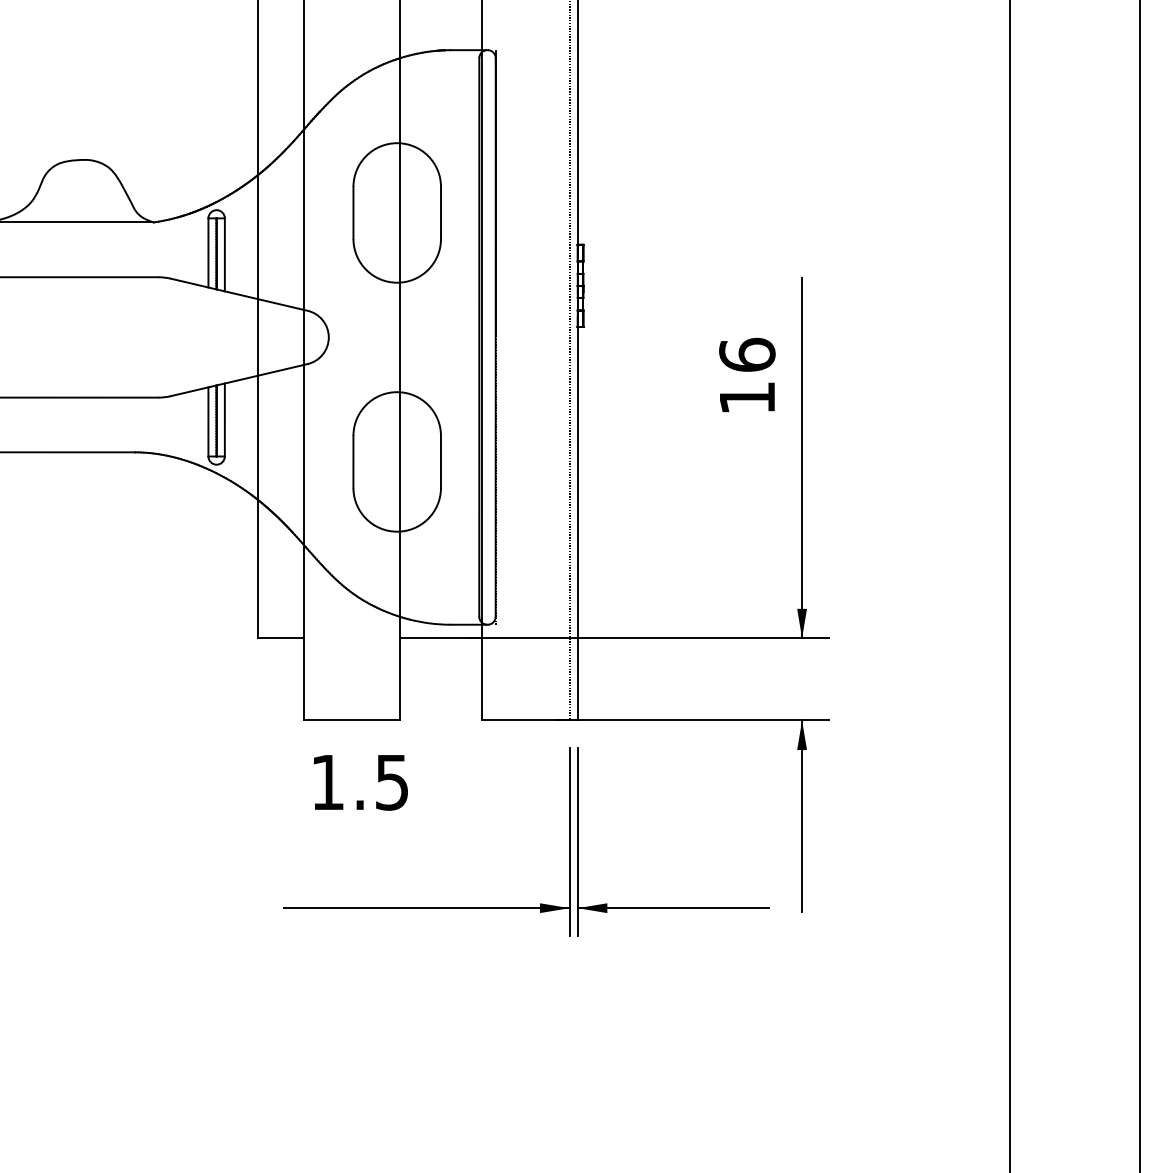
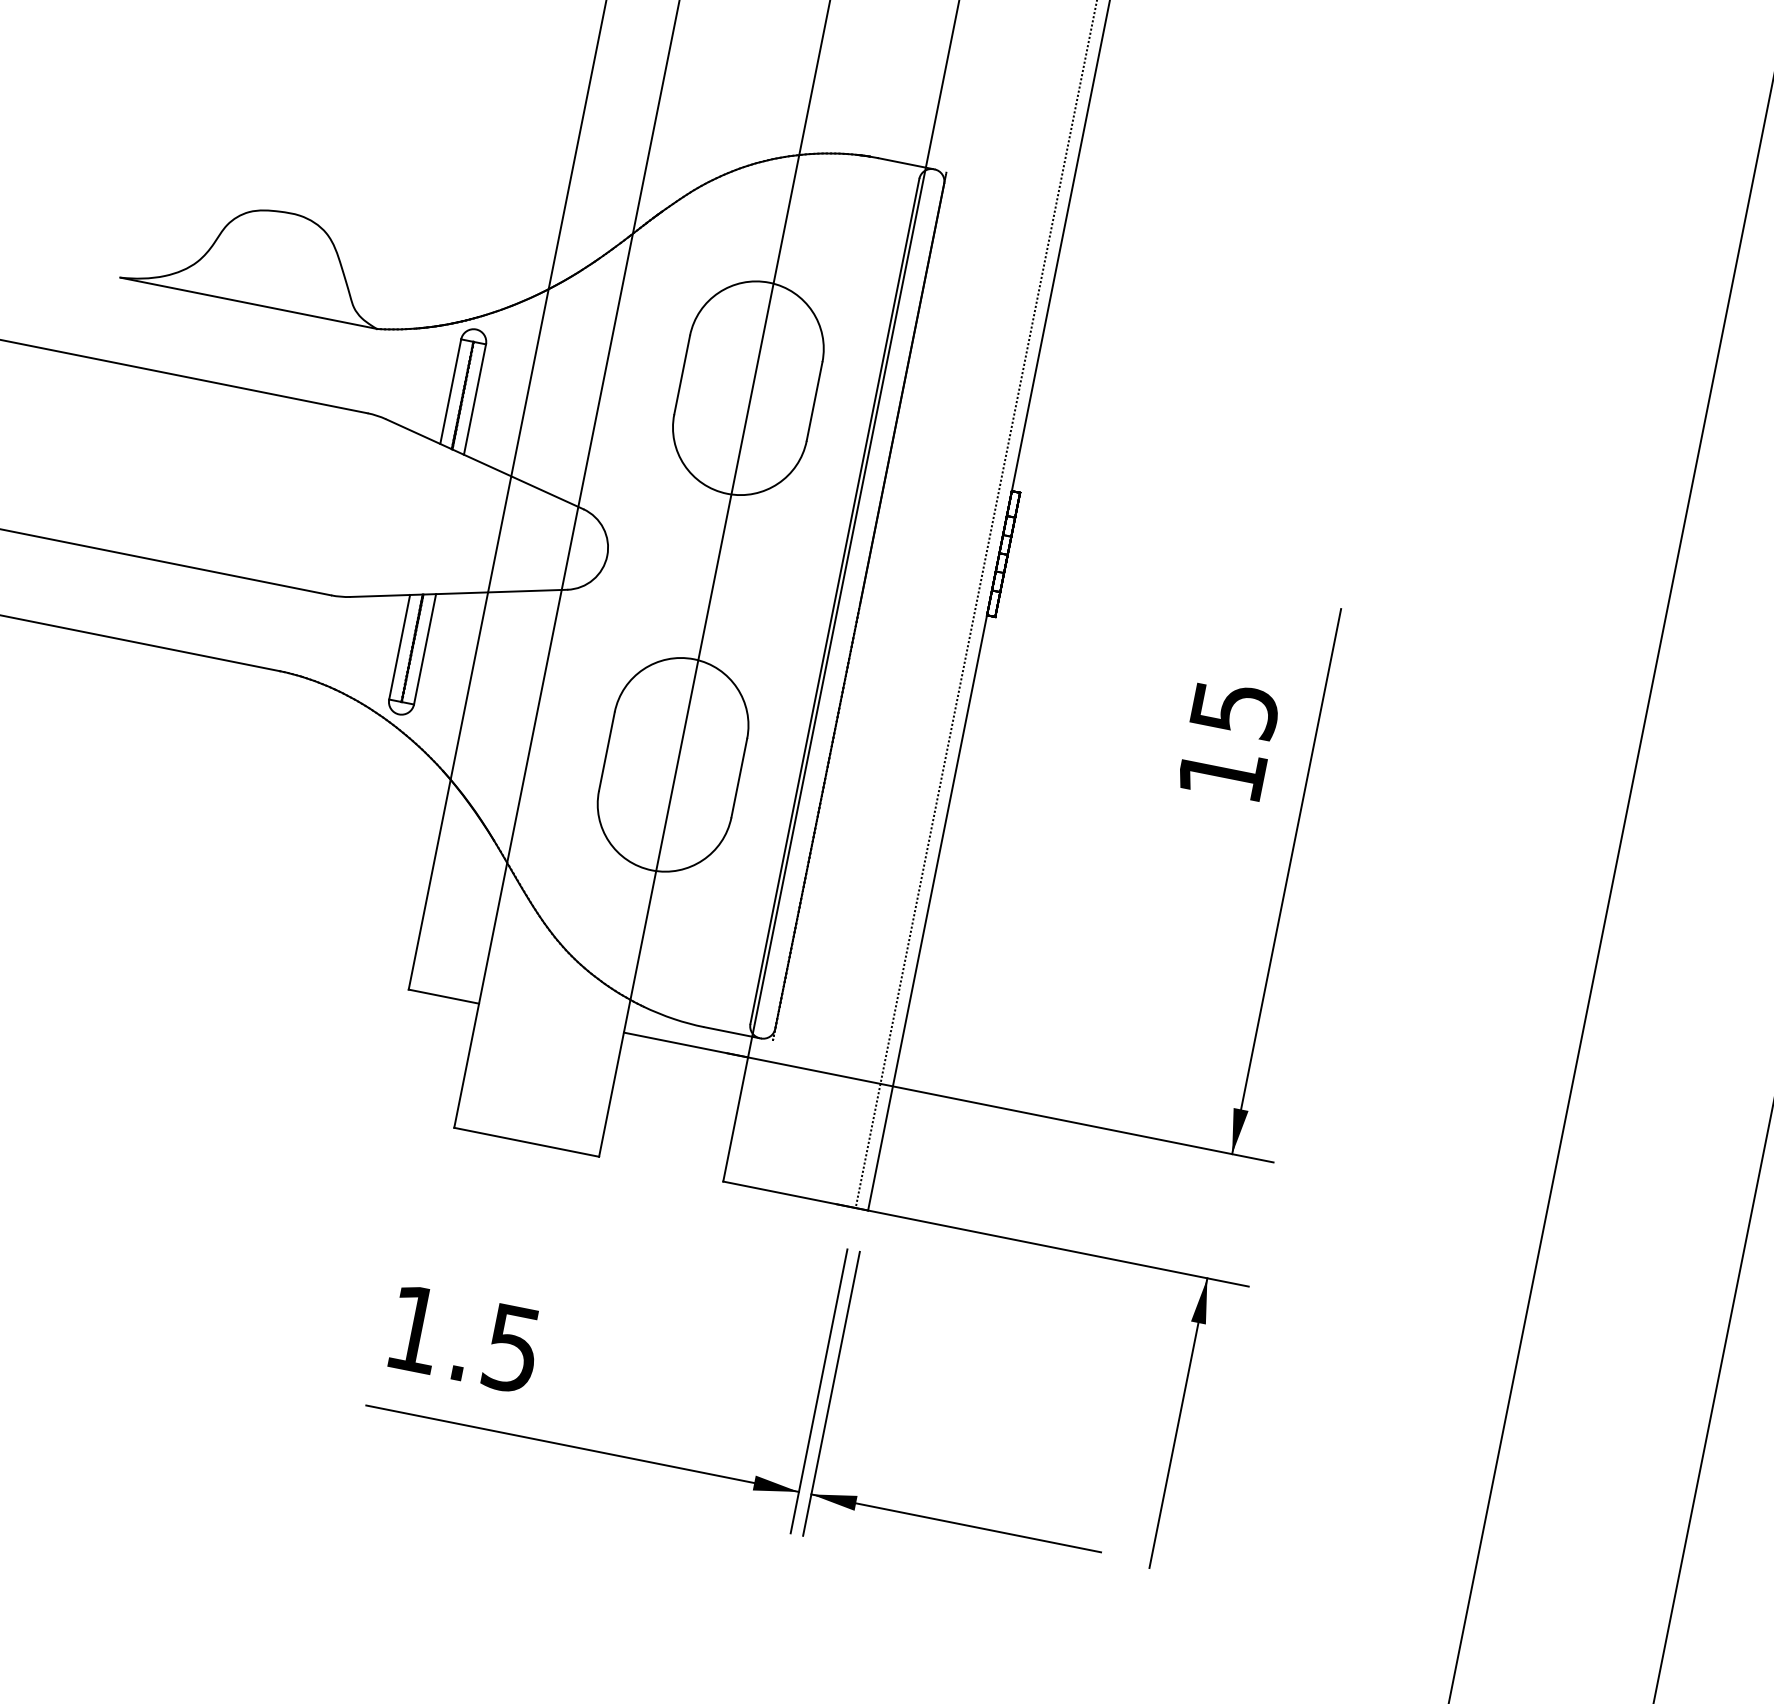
text: (747, 354) -> (1235, 708), 16 -> 15
text: (360, 782) -> (464, 1339), moved

